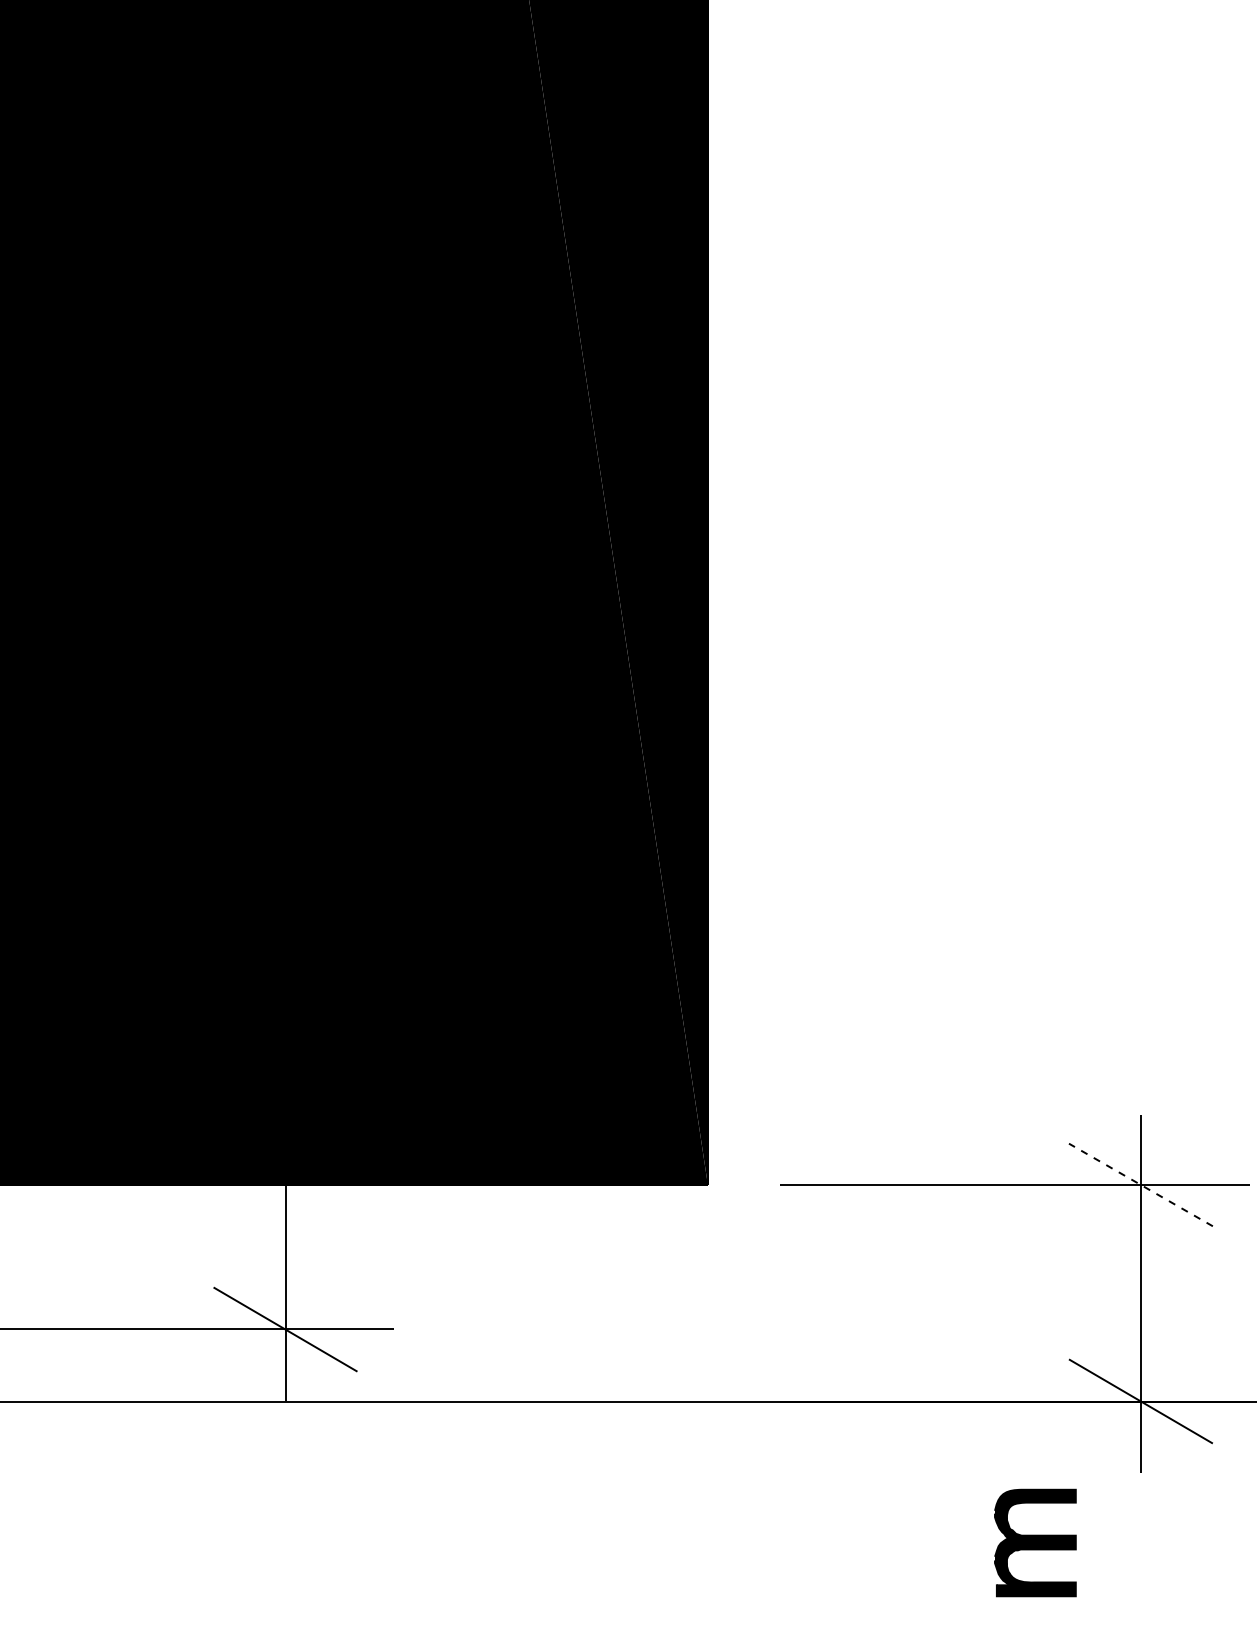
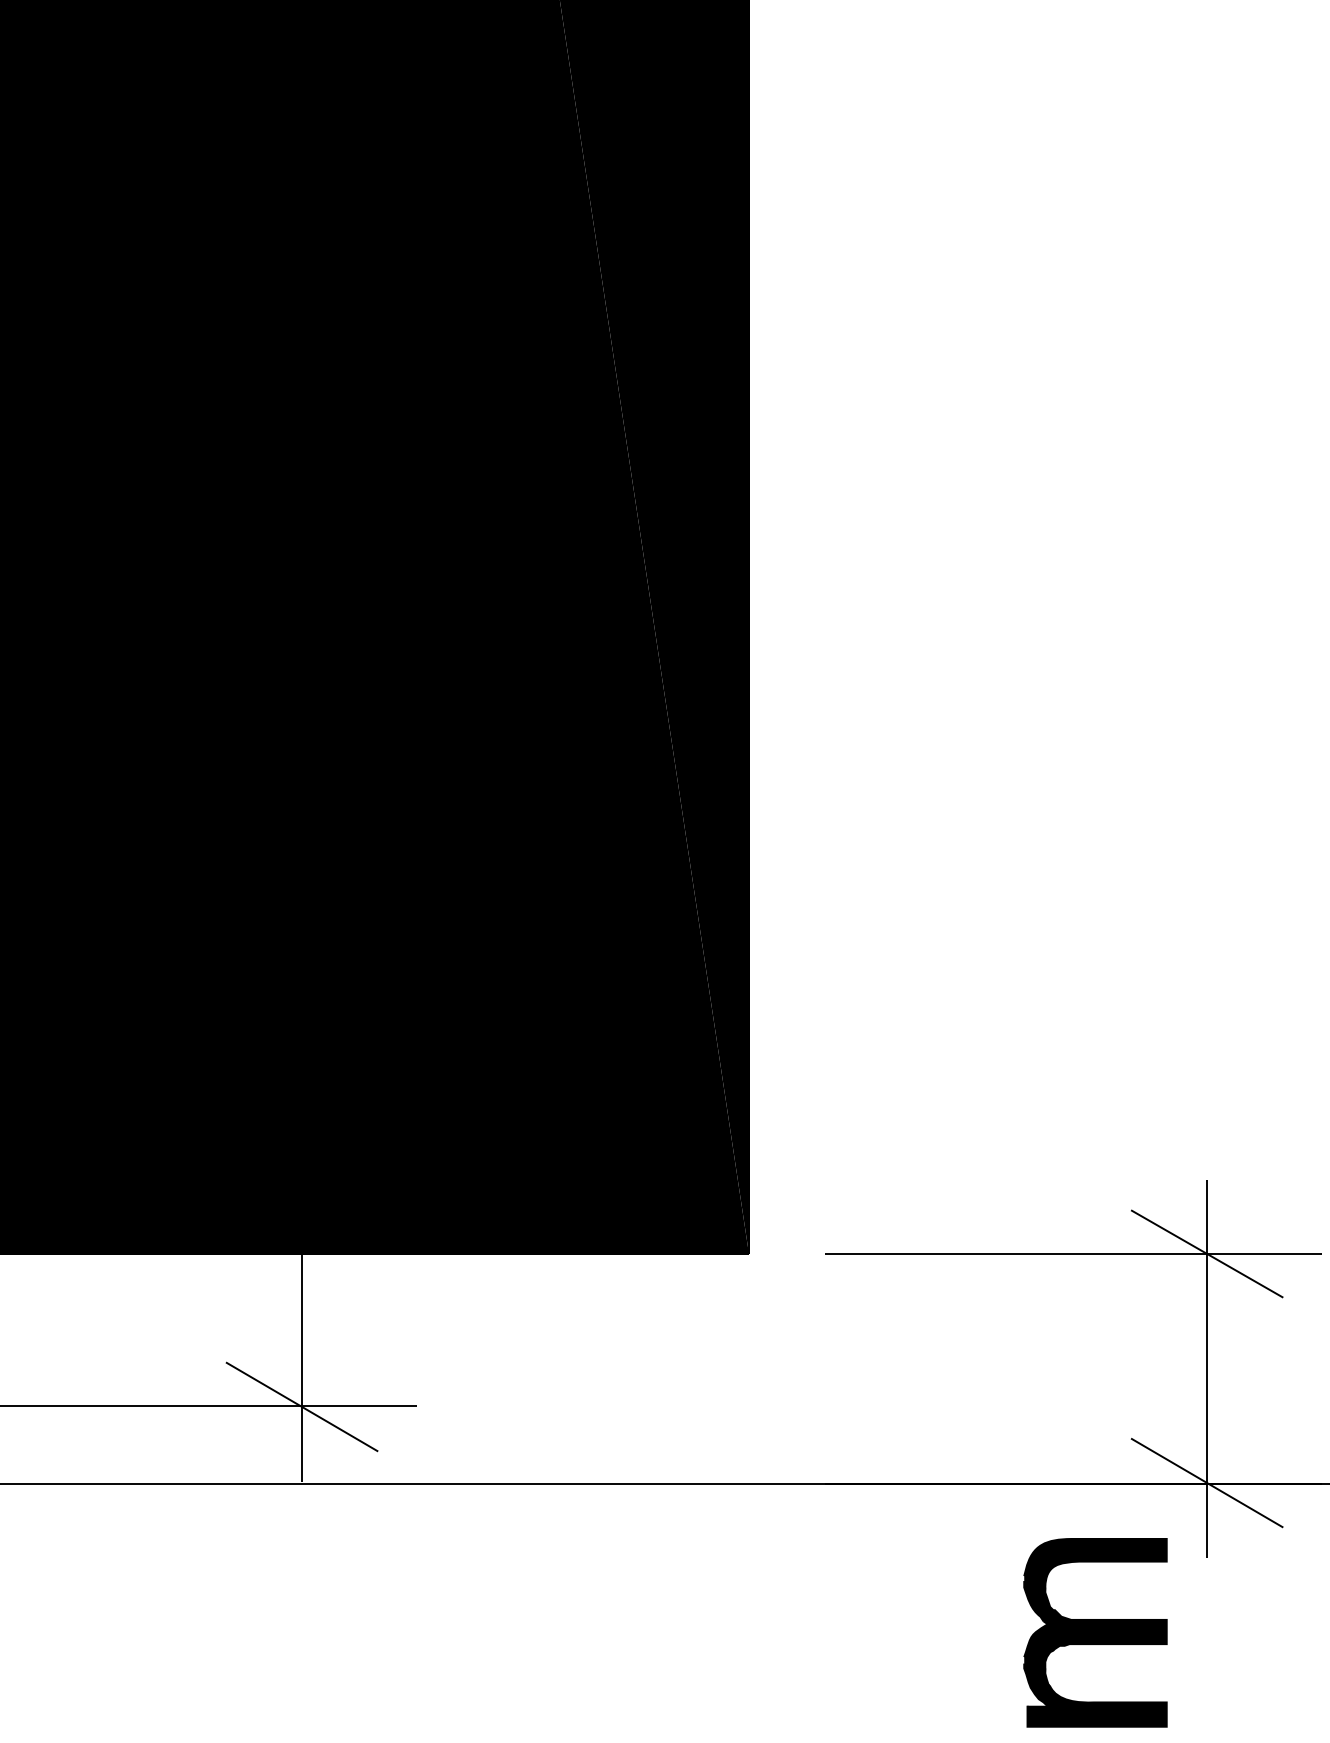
line: (1140, 1184) -> (1206, 1253), dashed -> solid
part: (1035, 1542) -> (1095, 1632), size x1.67

